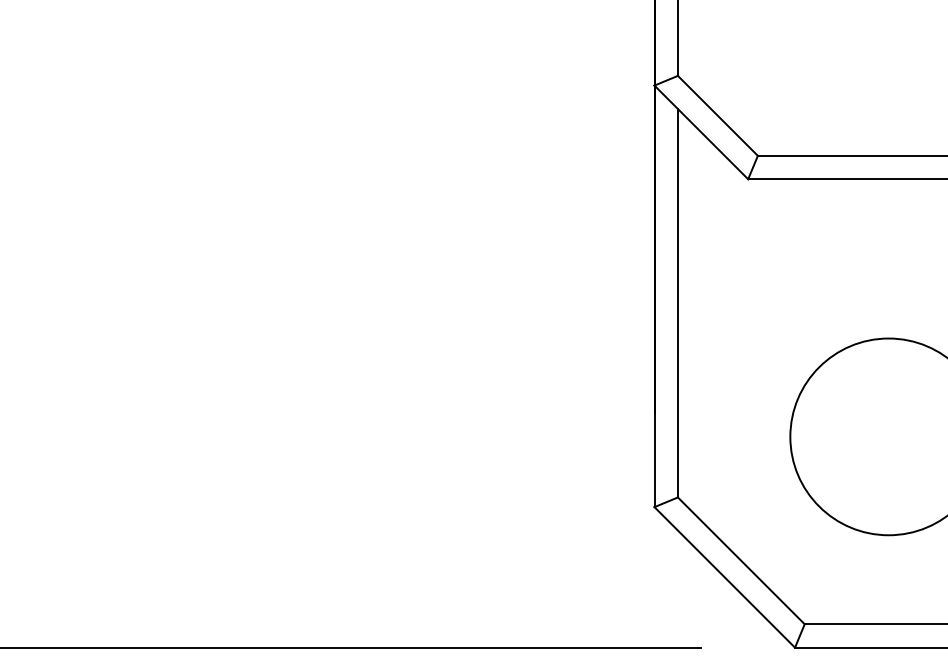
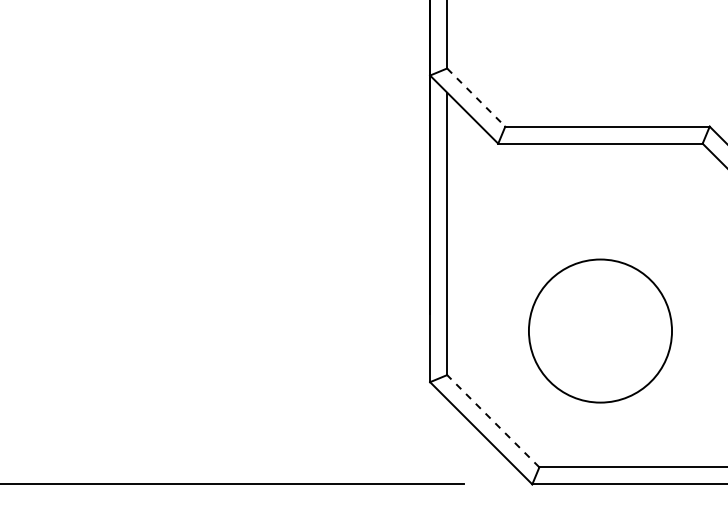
line: (718, 115) -> (476, 97), solid -> dashed
line: (740, 559) -> (492, 420), solid -> dashed

